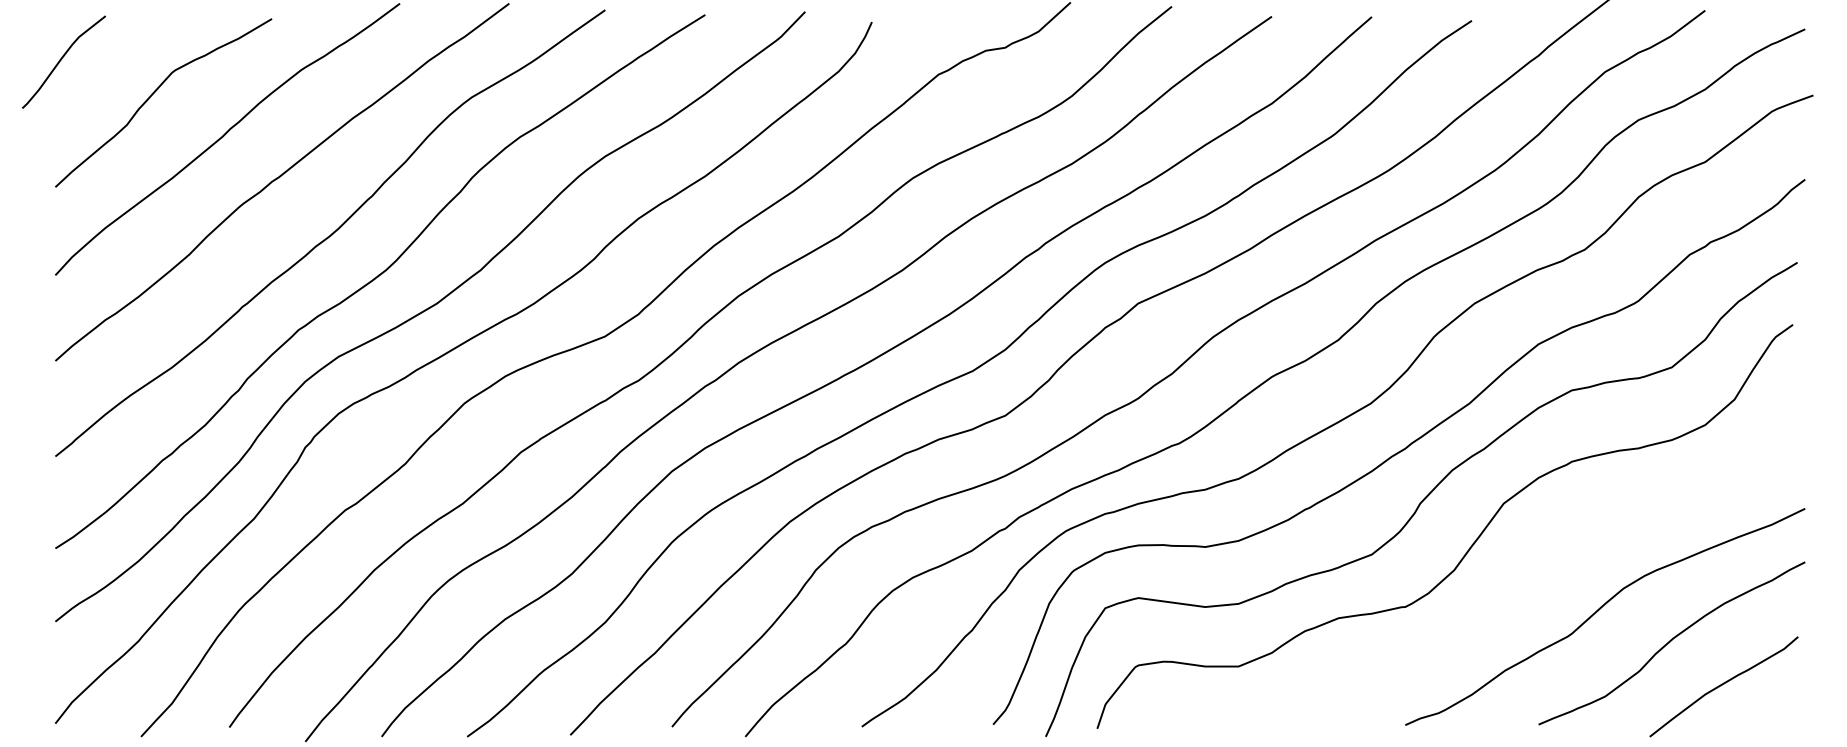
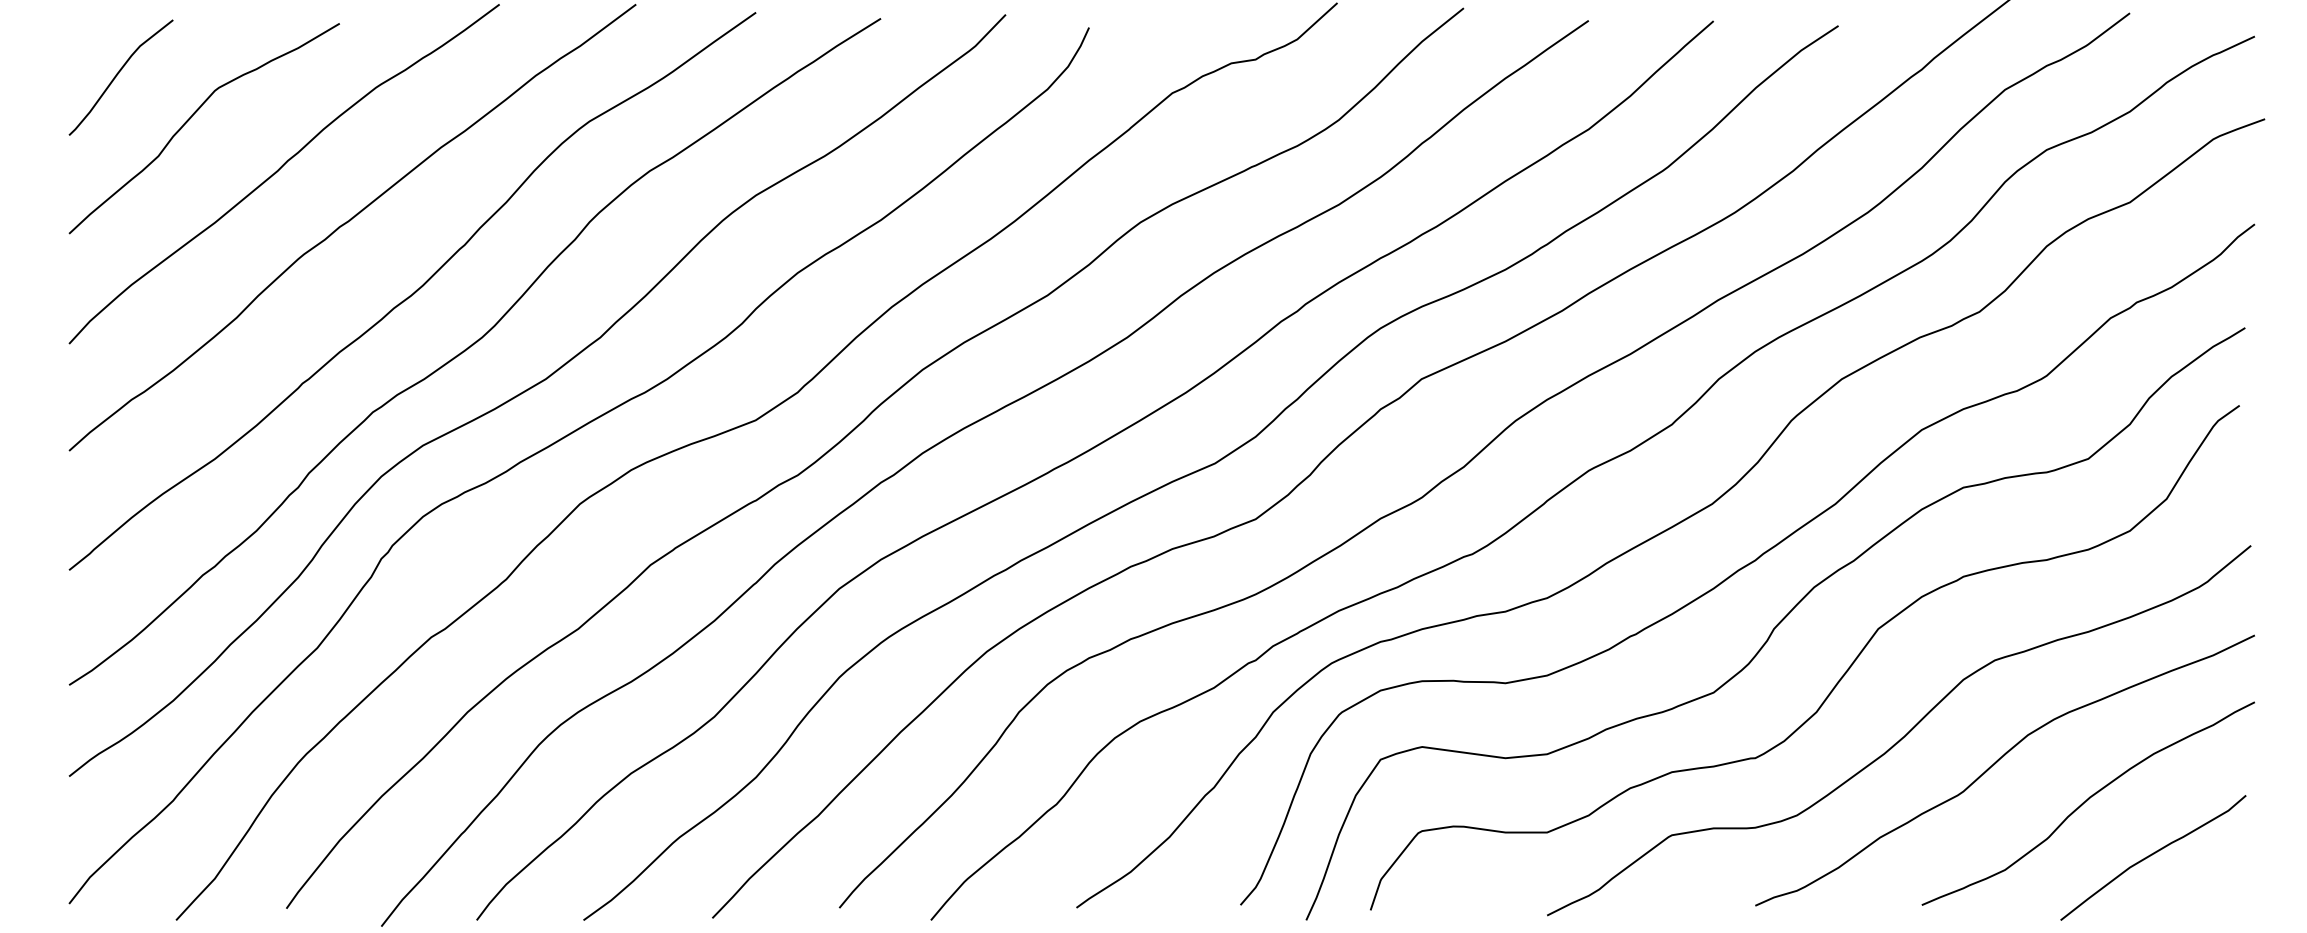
curve: (62, 59) -> (119, 74), moved
curve: (1524, 588) -> (1904, 735), added

